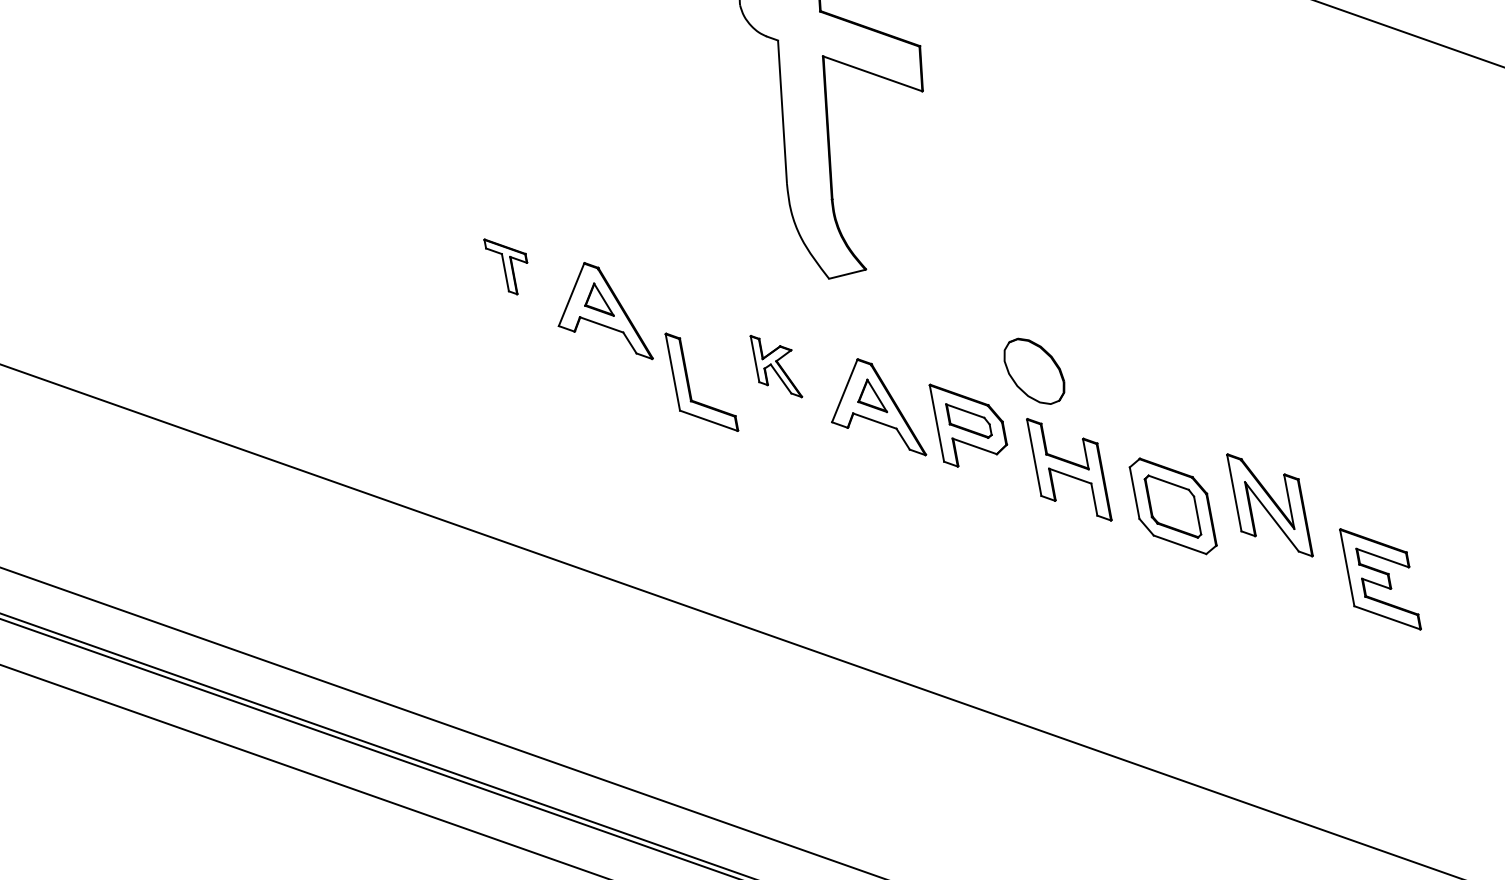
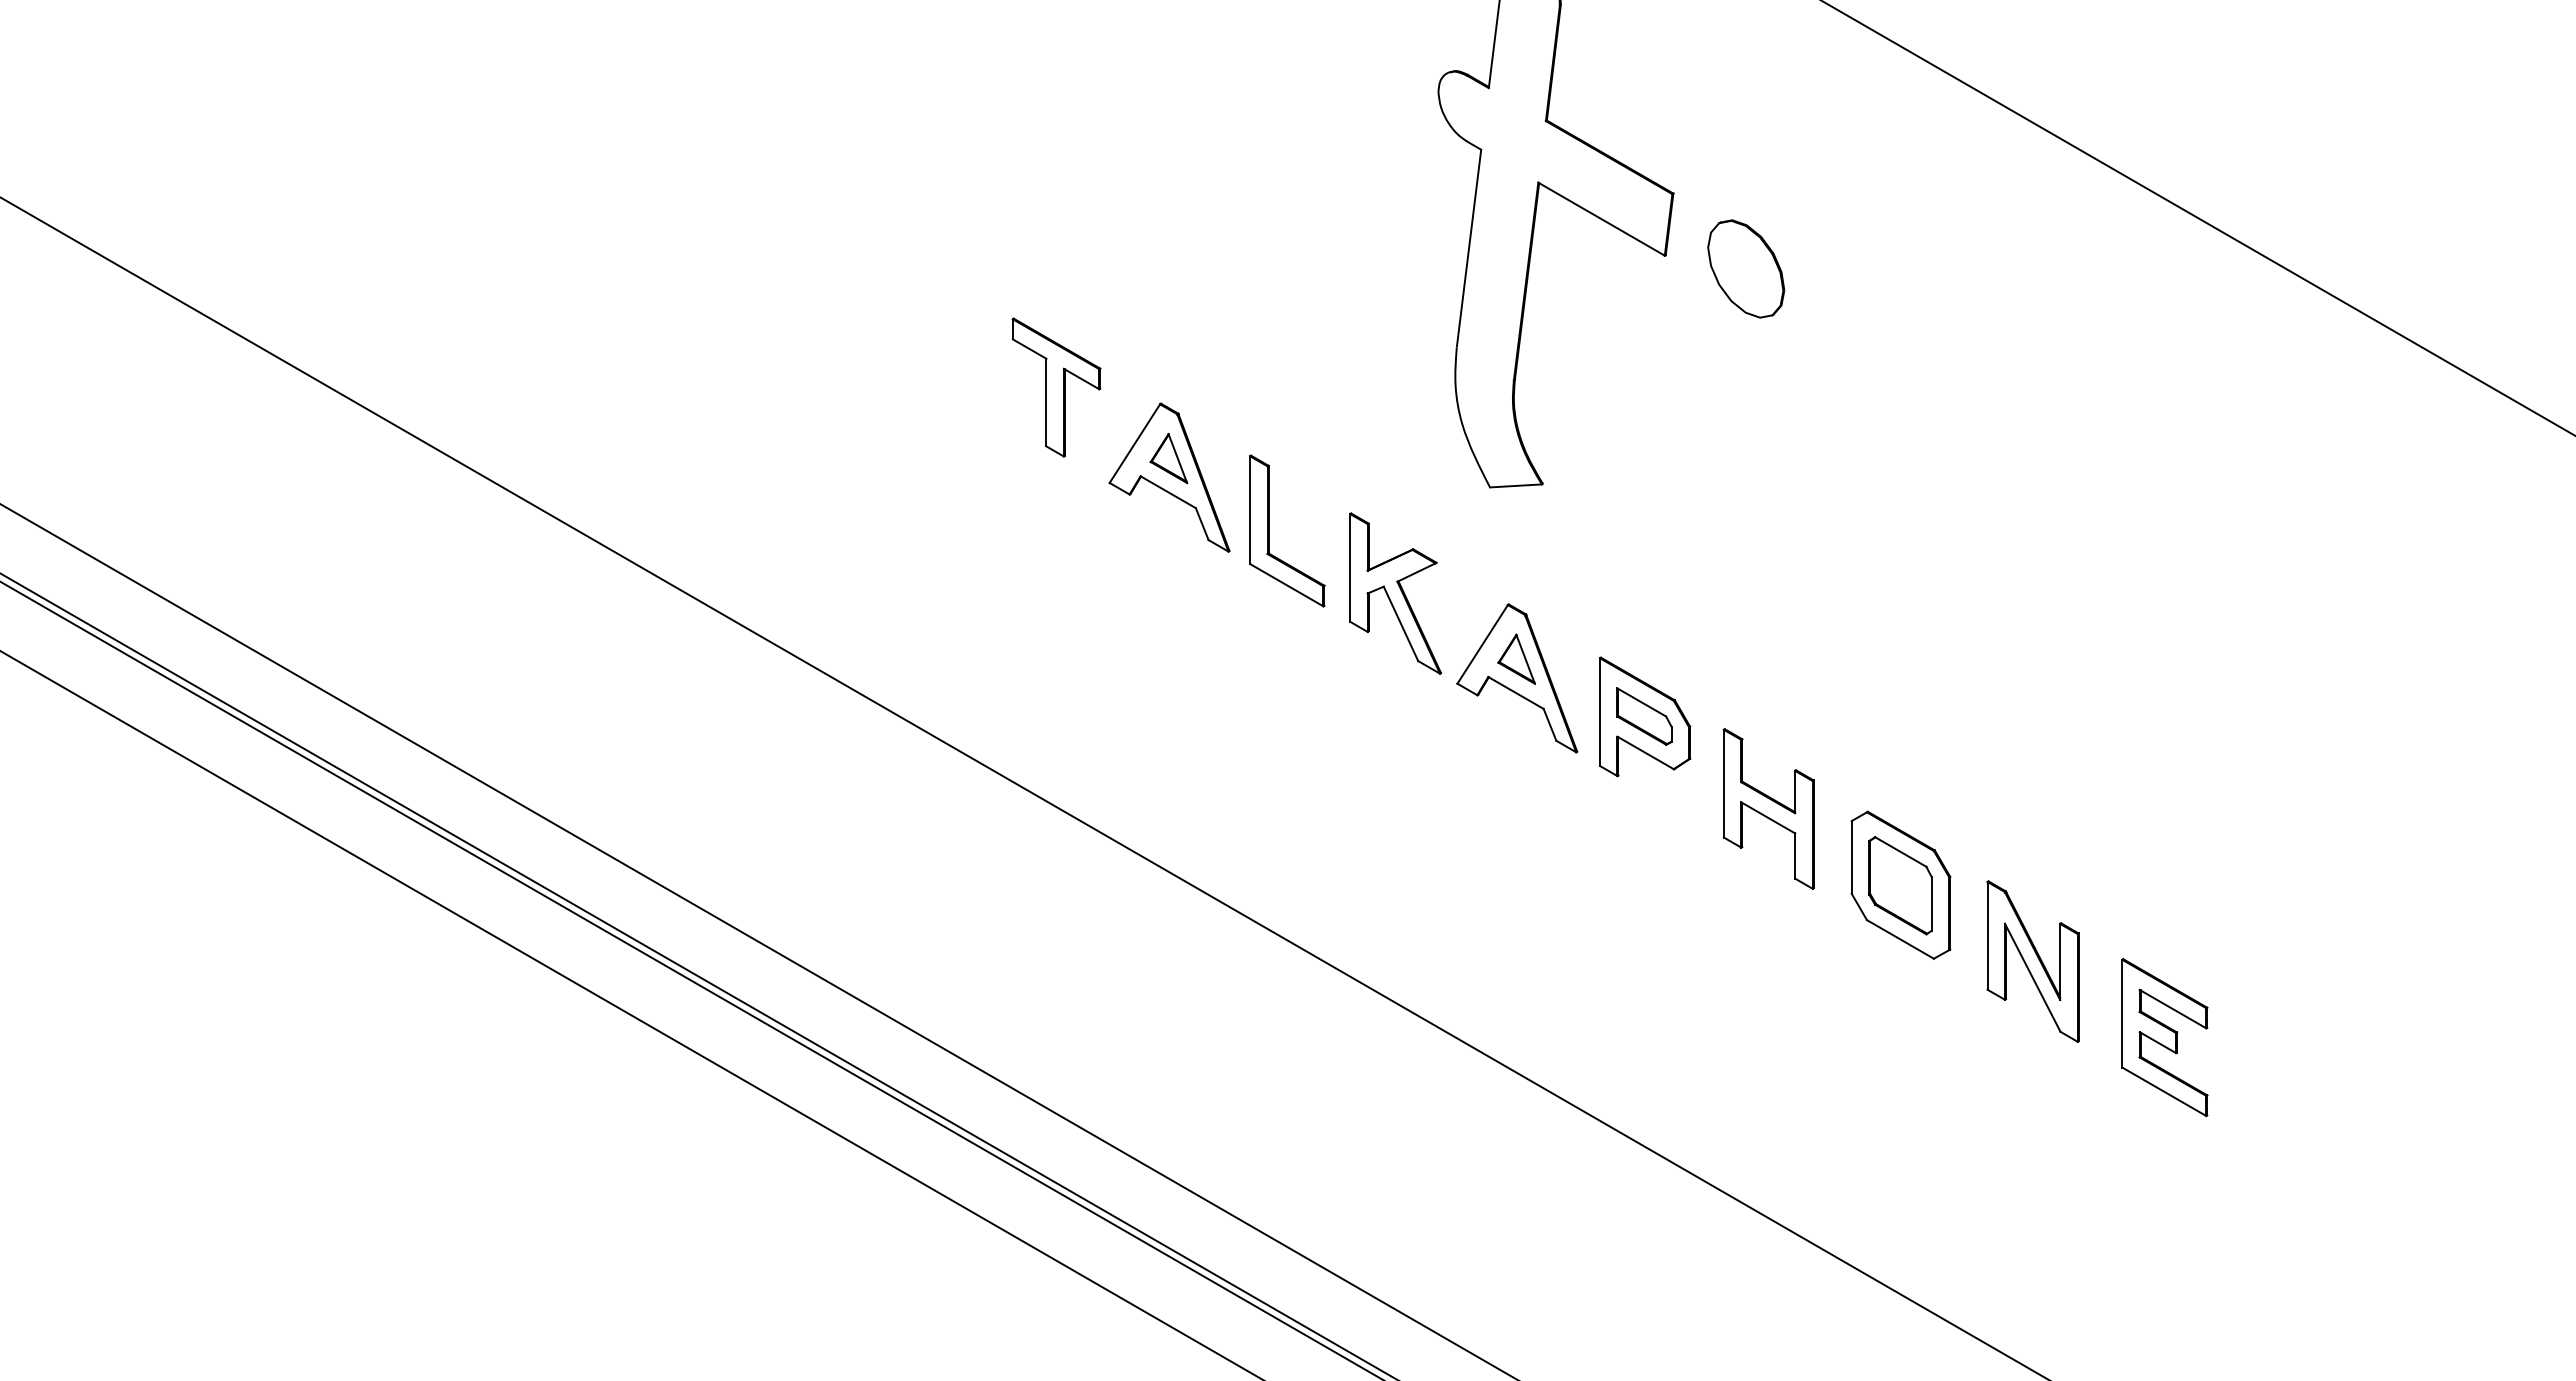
part: (508, 265) -> (1056, 387), size x1.67
part: (776, 366) -> (1395, 593), size x1.67
part: (1034, 371) -> (1746, 268), moved
part: (689, 384) -> (1269, 530), moved
part: (1269, 505) -> (2032, 961), moved

